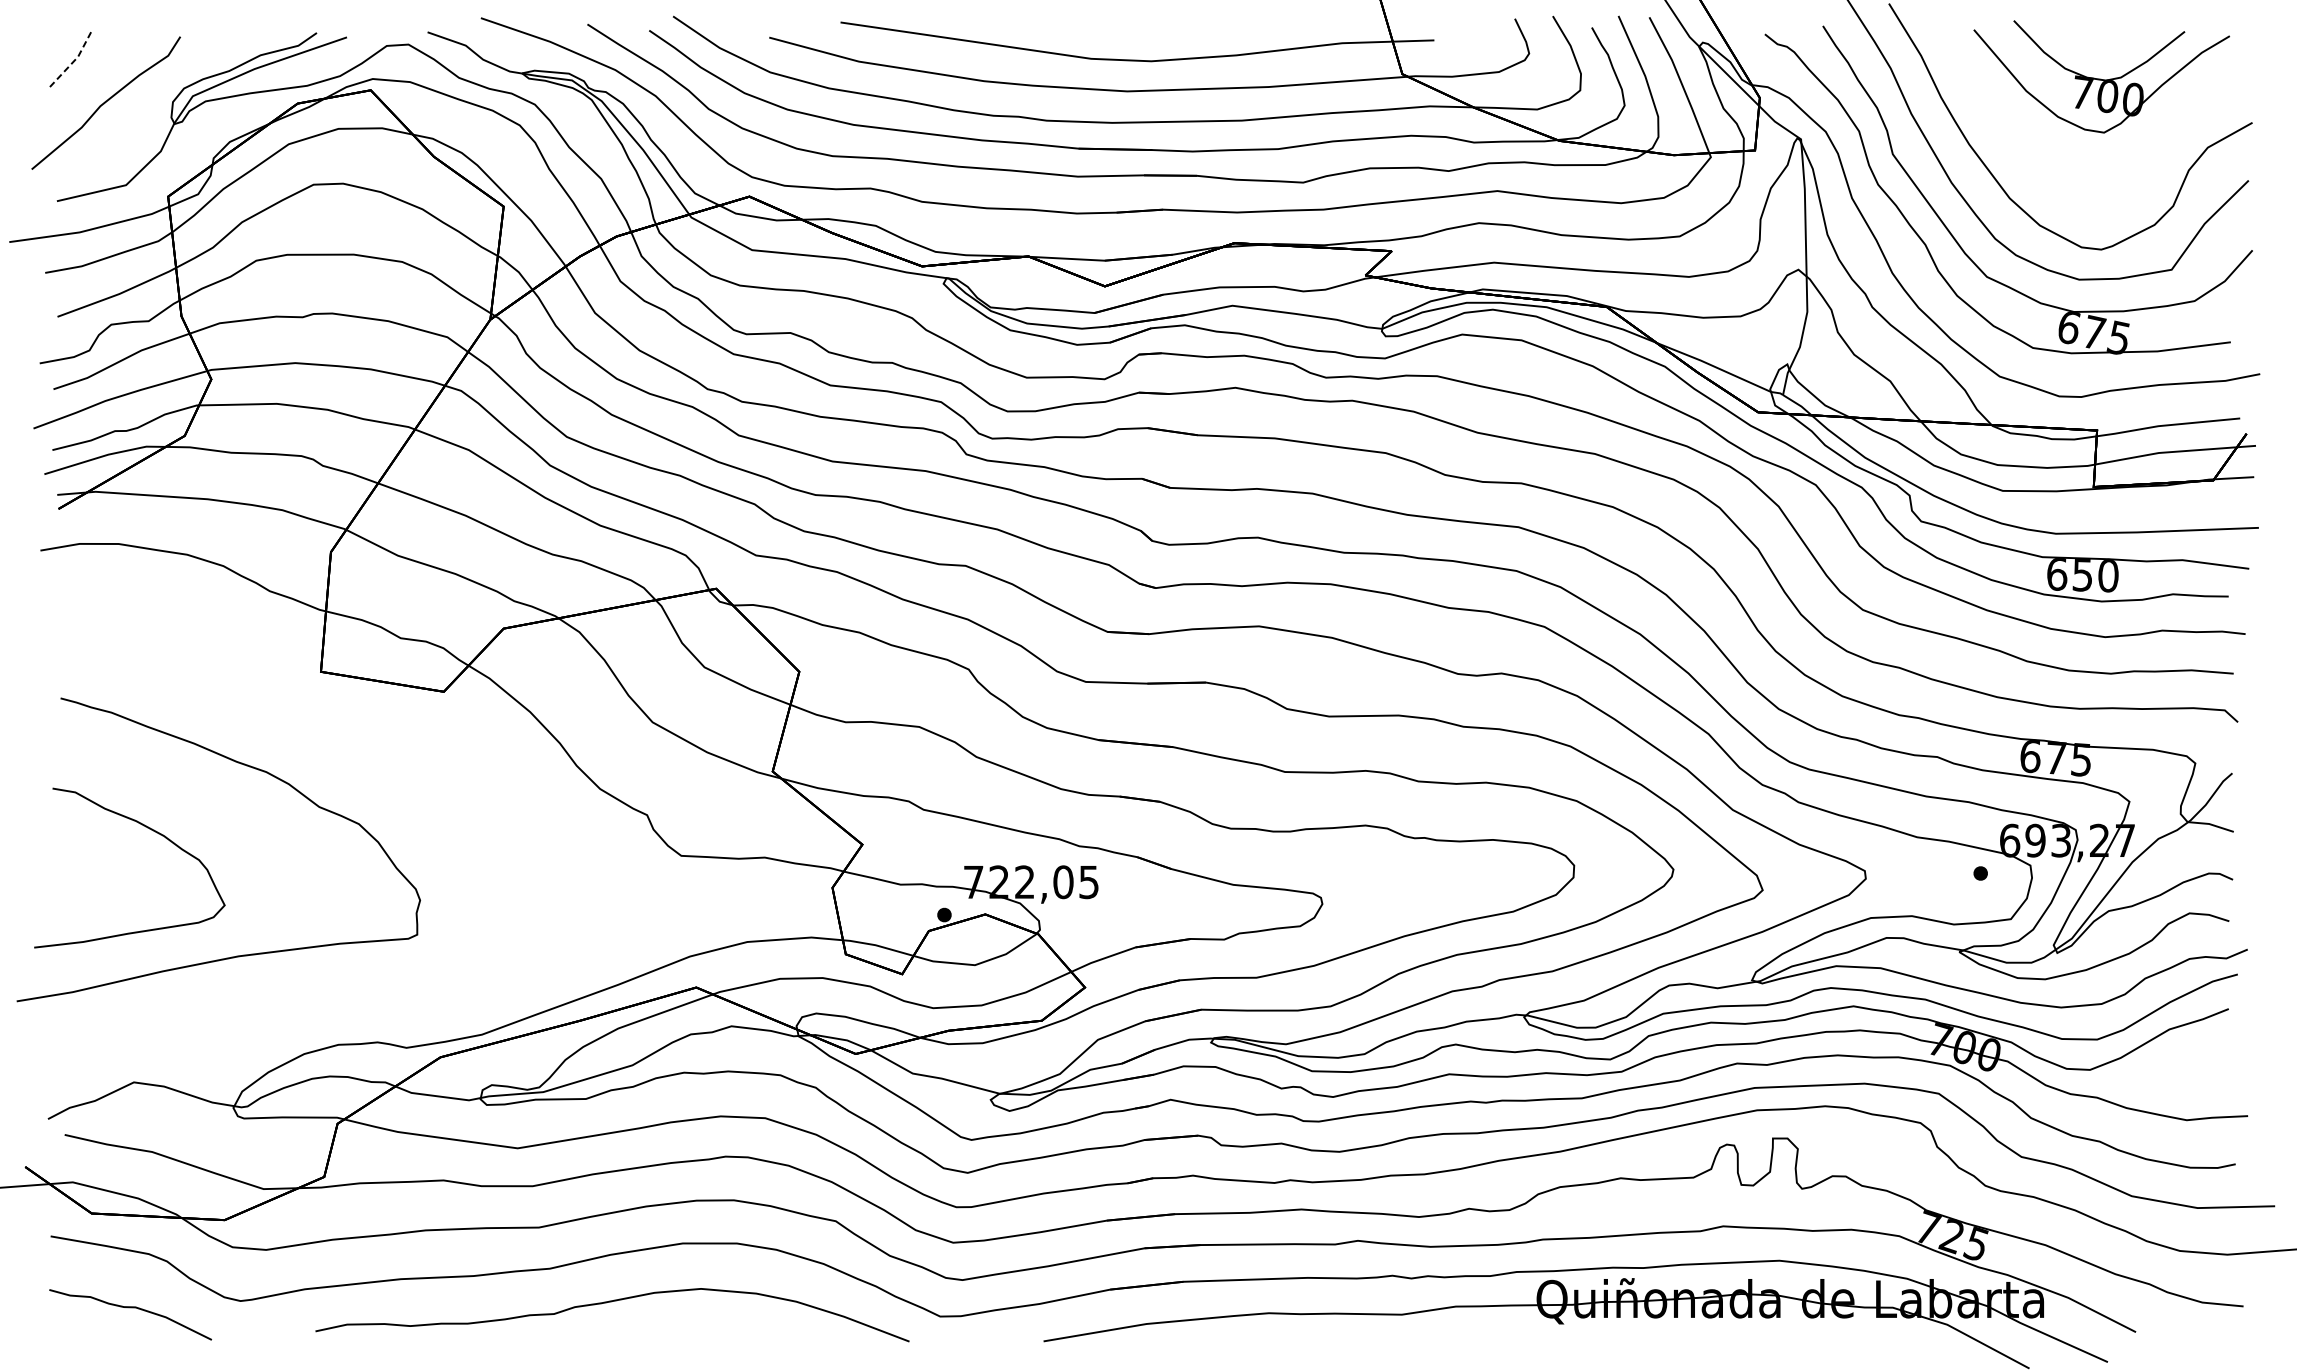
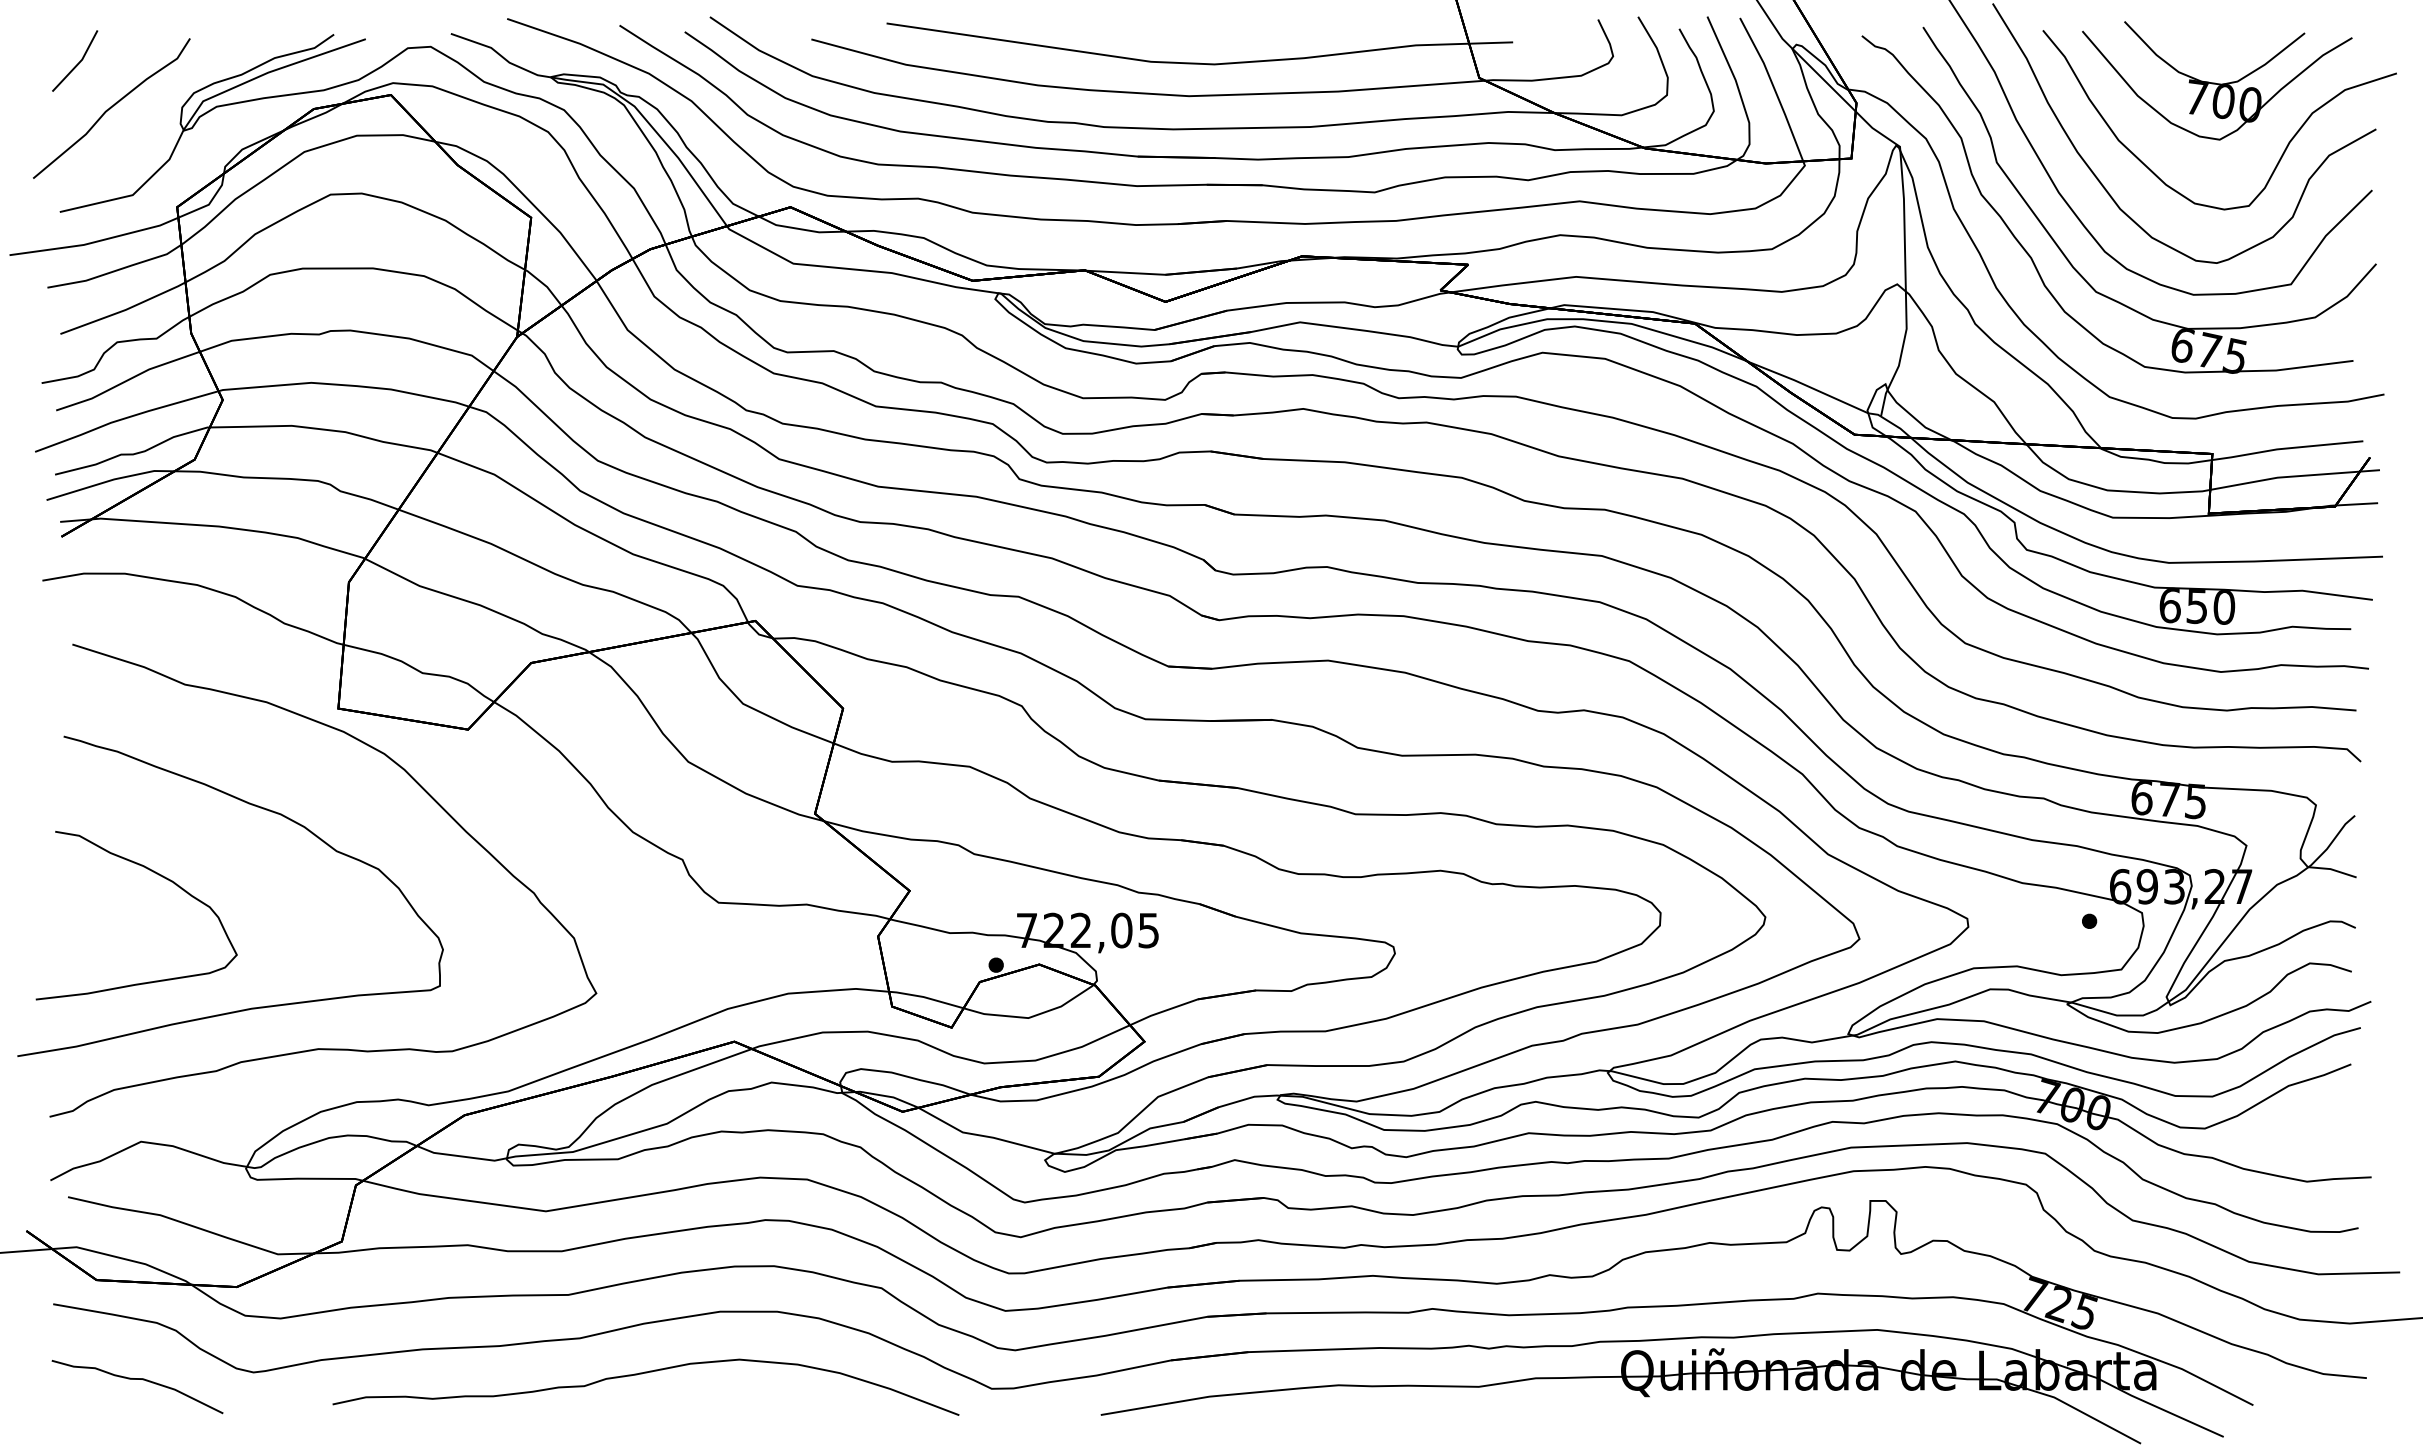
line: (75, 59) -> (79, 62), dashed -> solid
curve: (2161, 148) -> (2280, 156), added
curve: (396, 744) -> (418, 785), added

